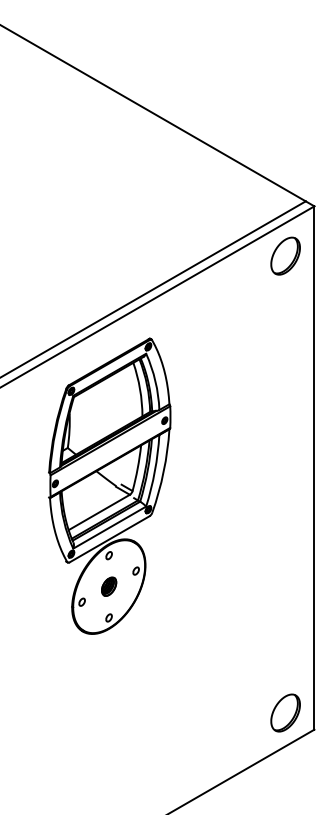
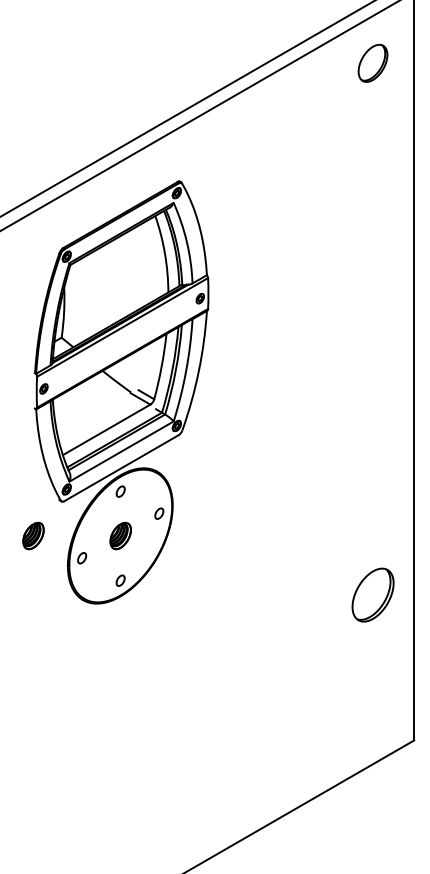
part: (285, 255) -> (372, 62), size x0.7
part: (48, 586) -> (34, 535), added
part: (285, 712) -> (372, 594), moved

